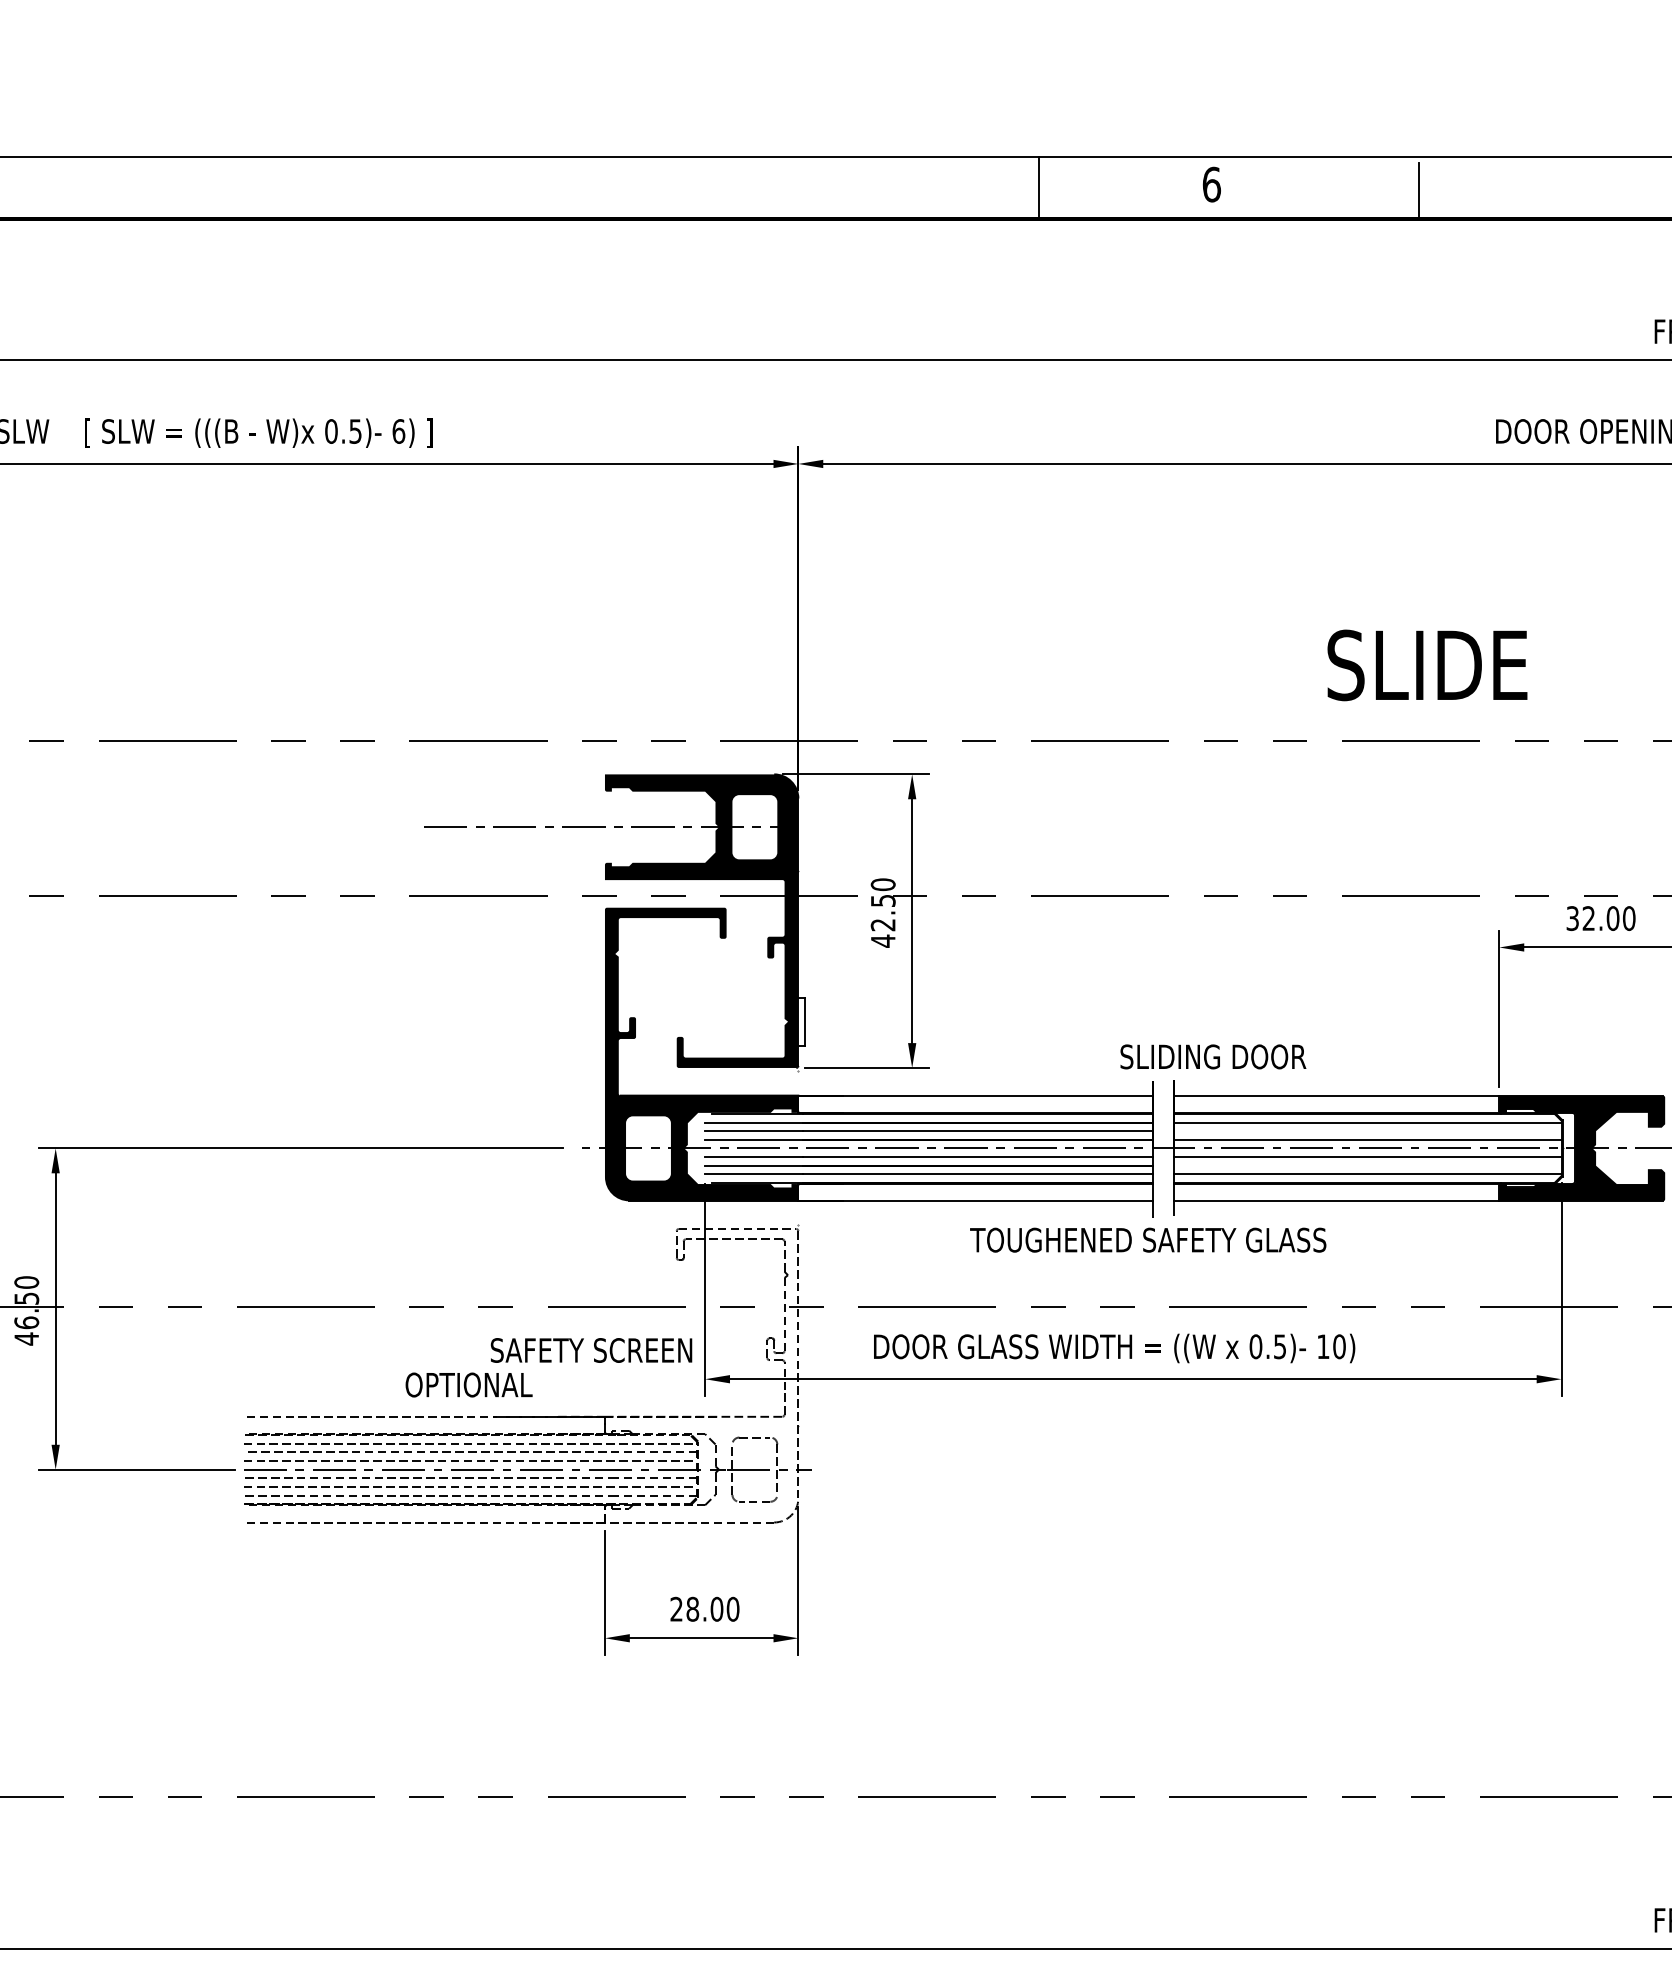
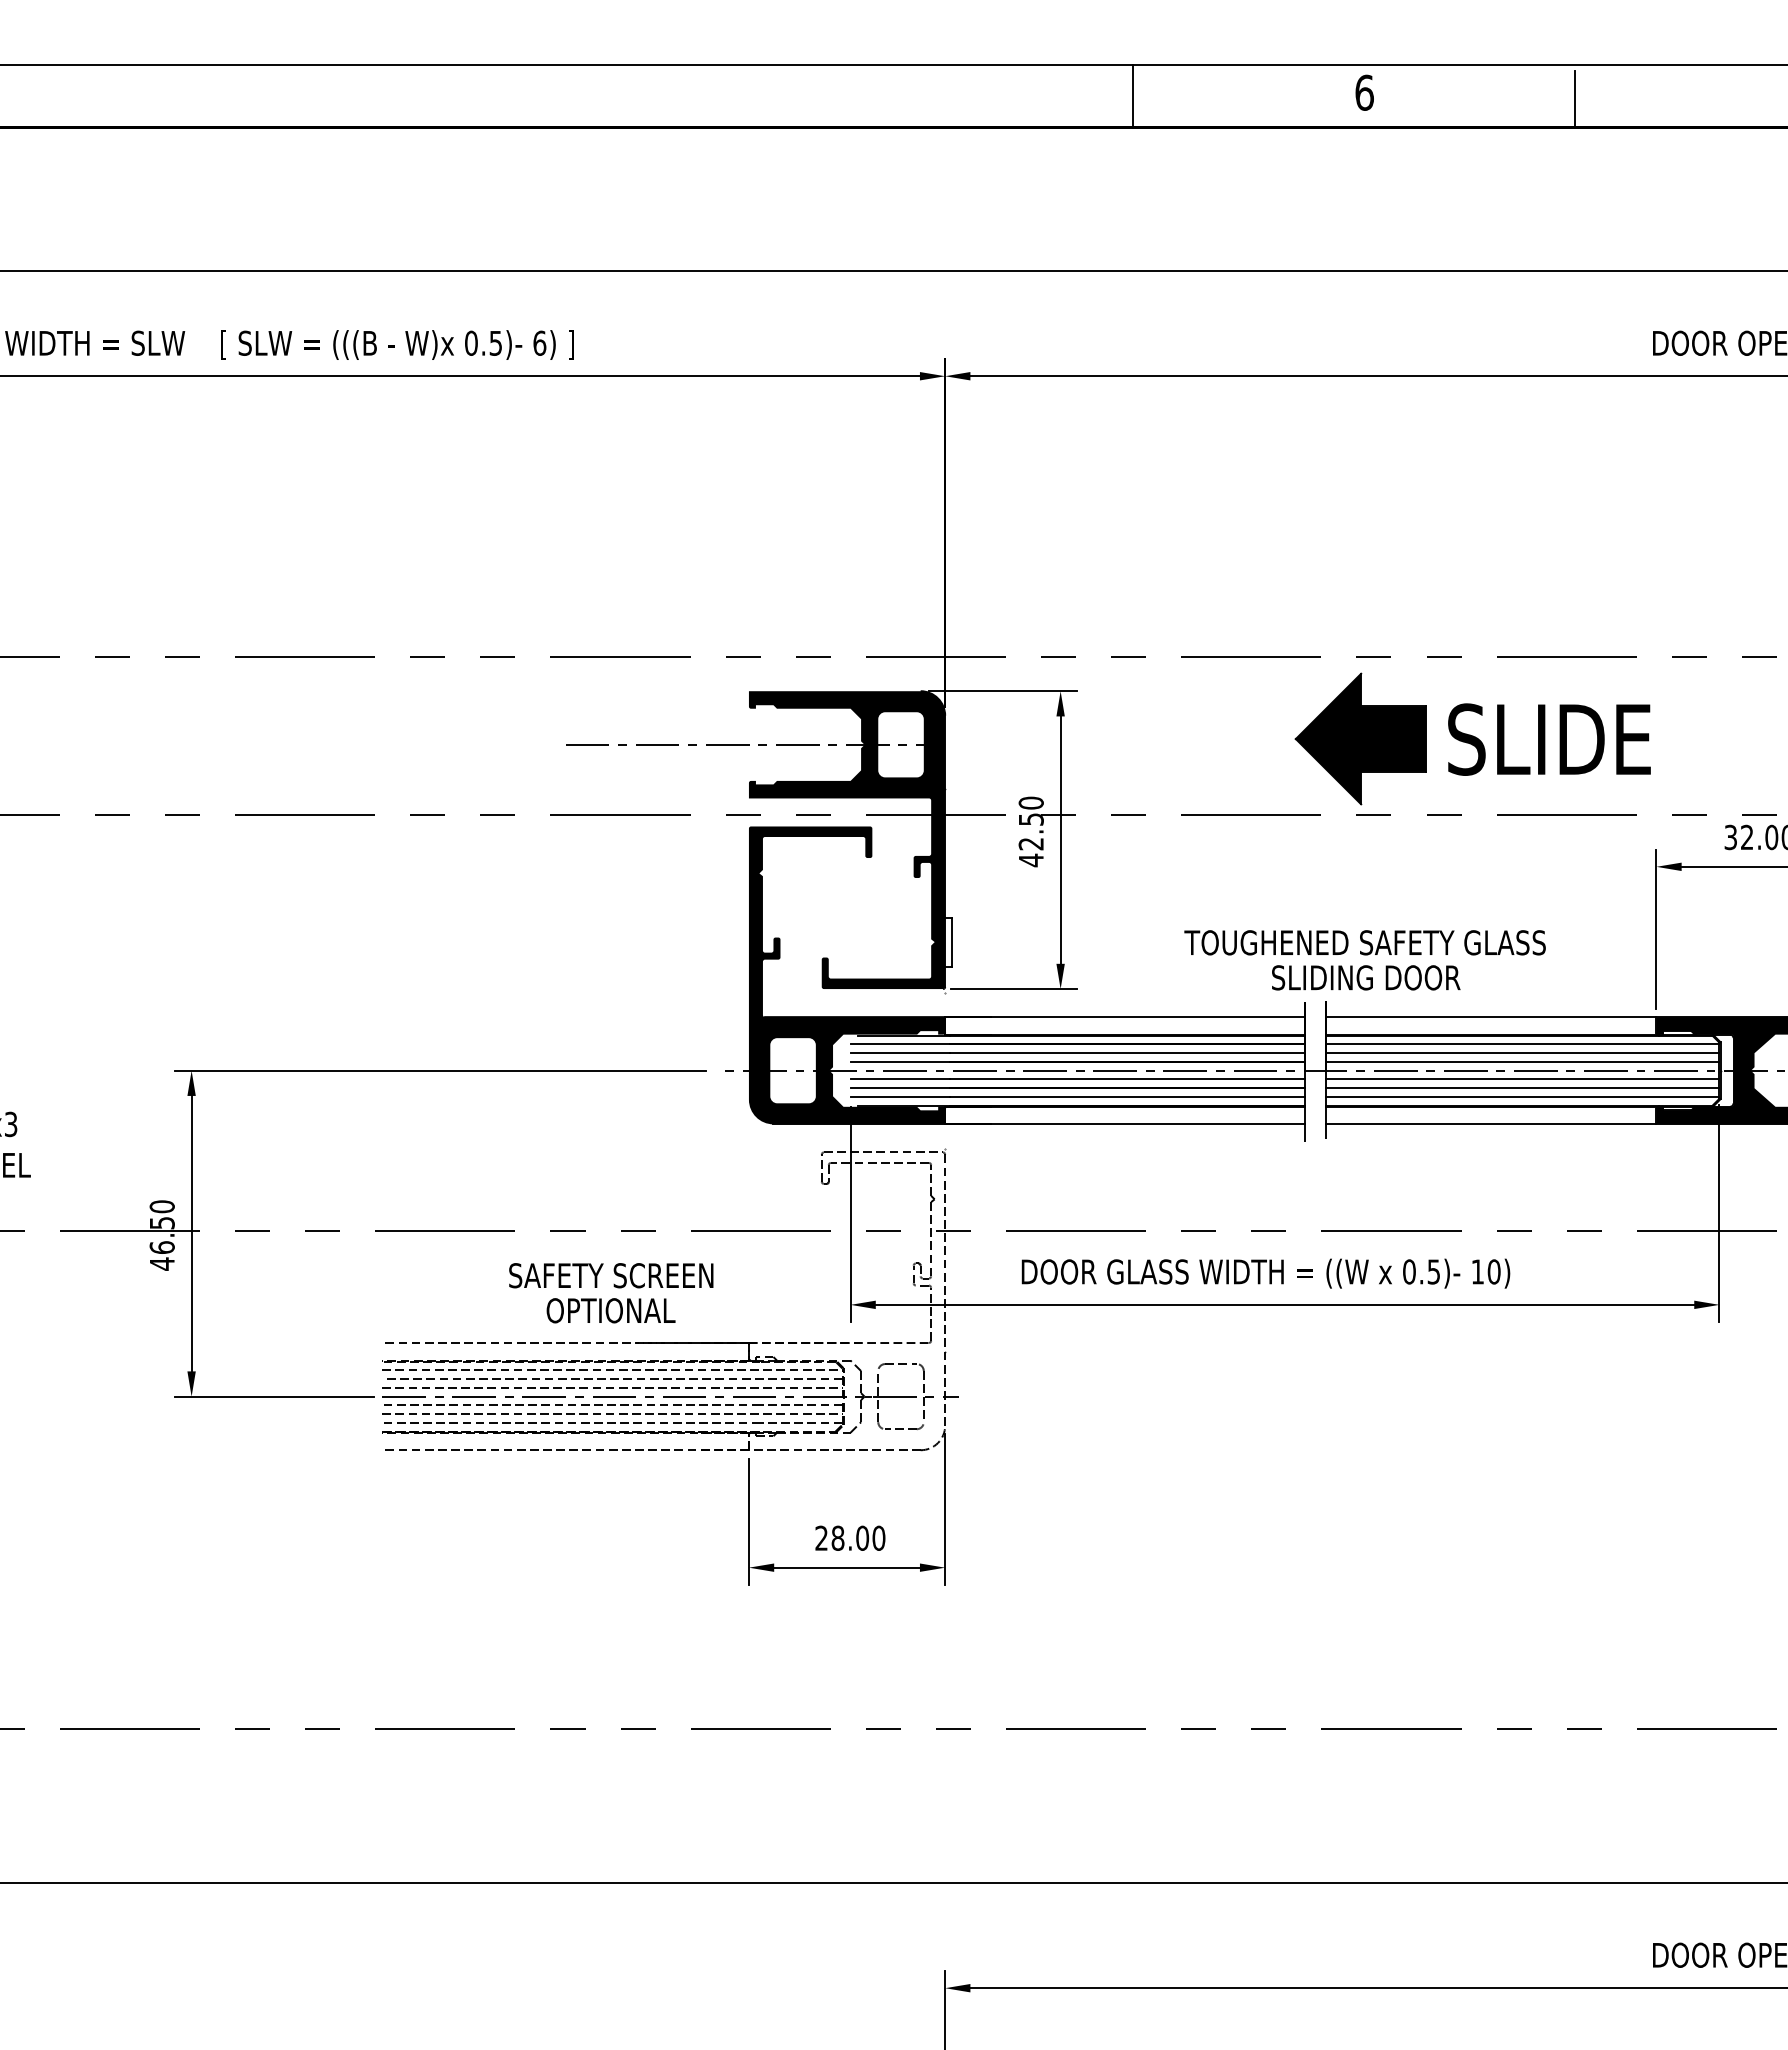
line: (1039, 187) -> (1132, 95), moved
text: (1427, 665) -> (1549, 739), moved
part: (1207, 821) -> (1360, 738), added
line: (1367, 1131) -> (1522, 1053), added
line: (1367, 1165) -> (1522, 1088), added
text: (1147, 1239) -> (1364, 942), moved
text: (591, 1350) -> (611, 1275), moved

